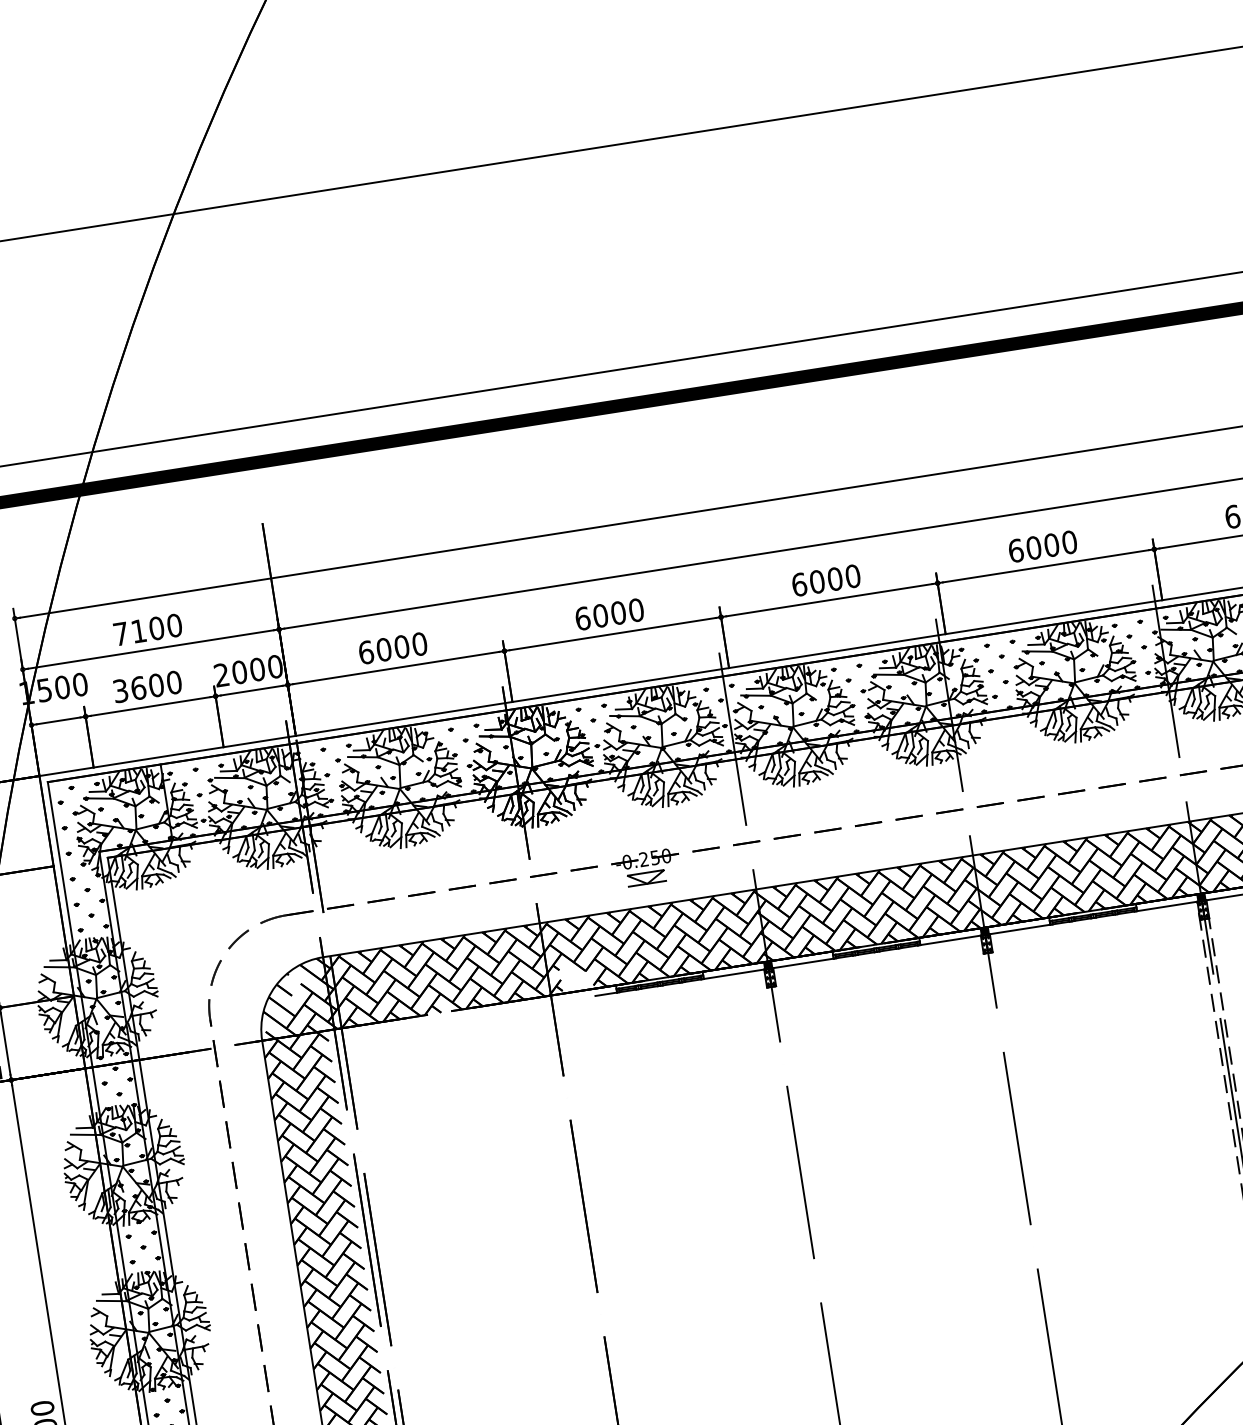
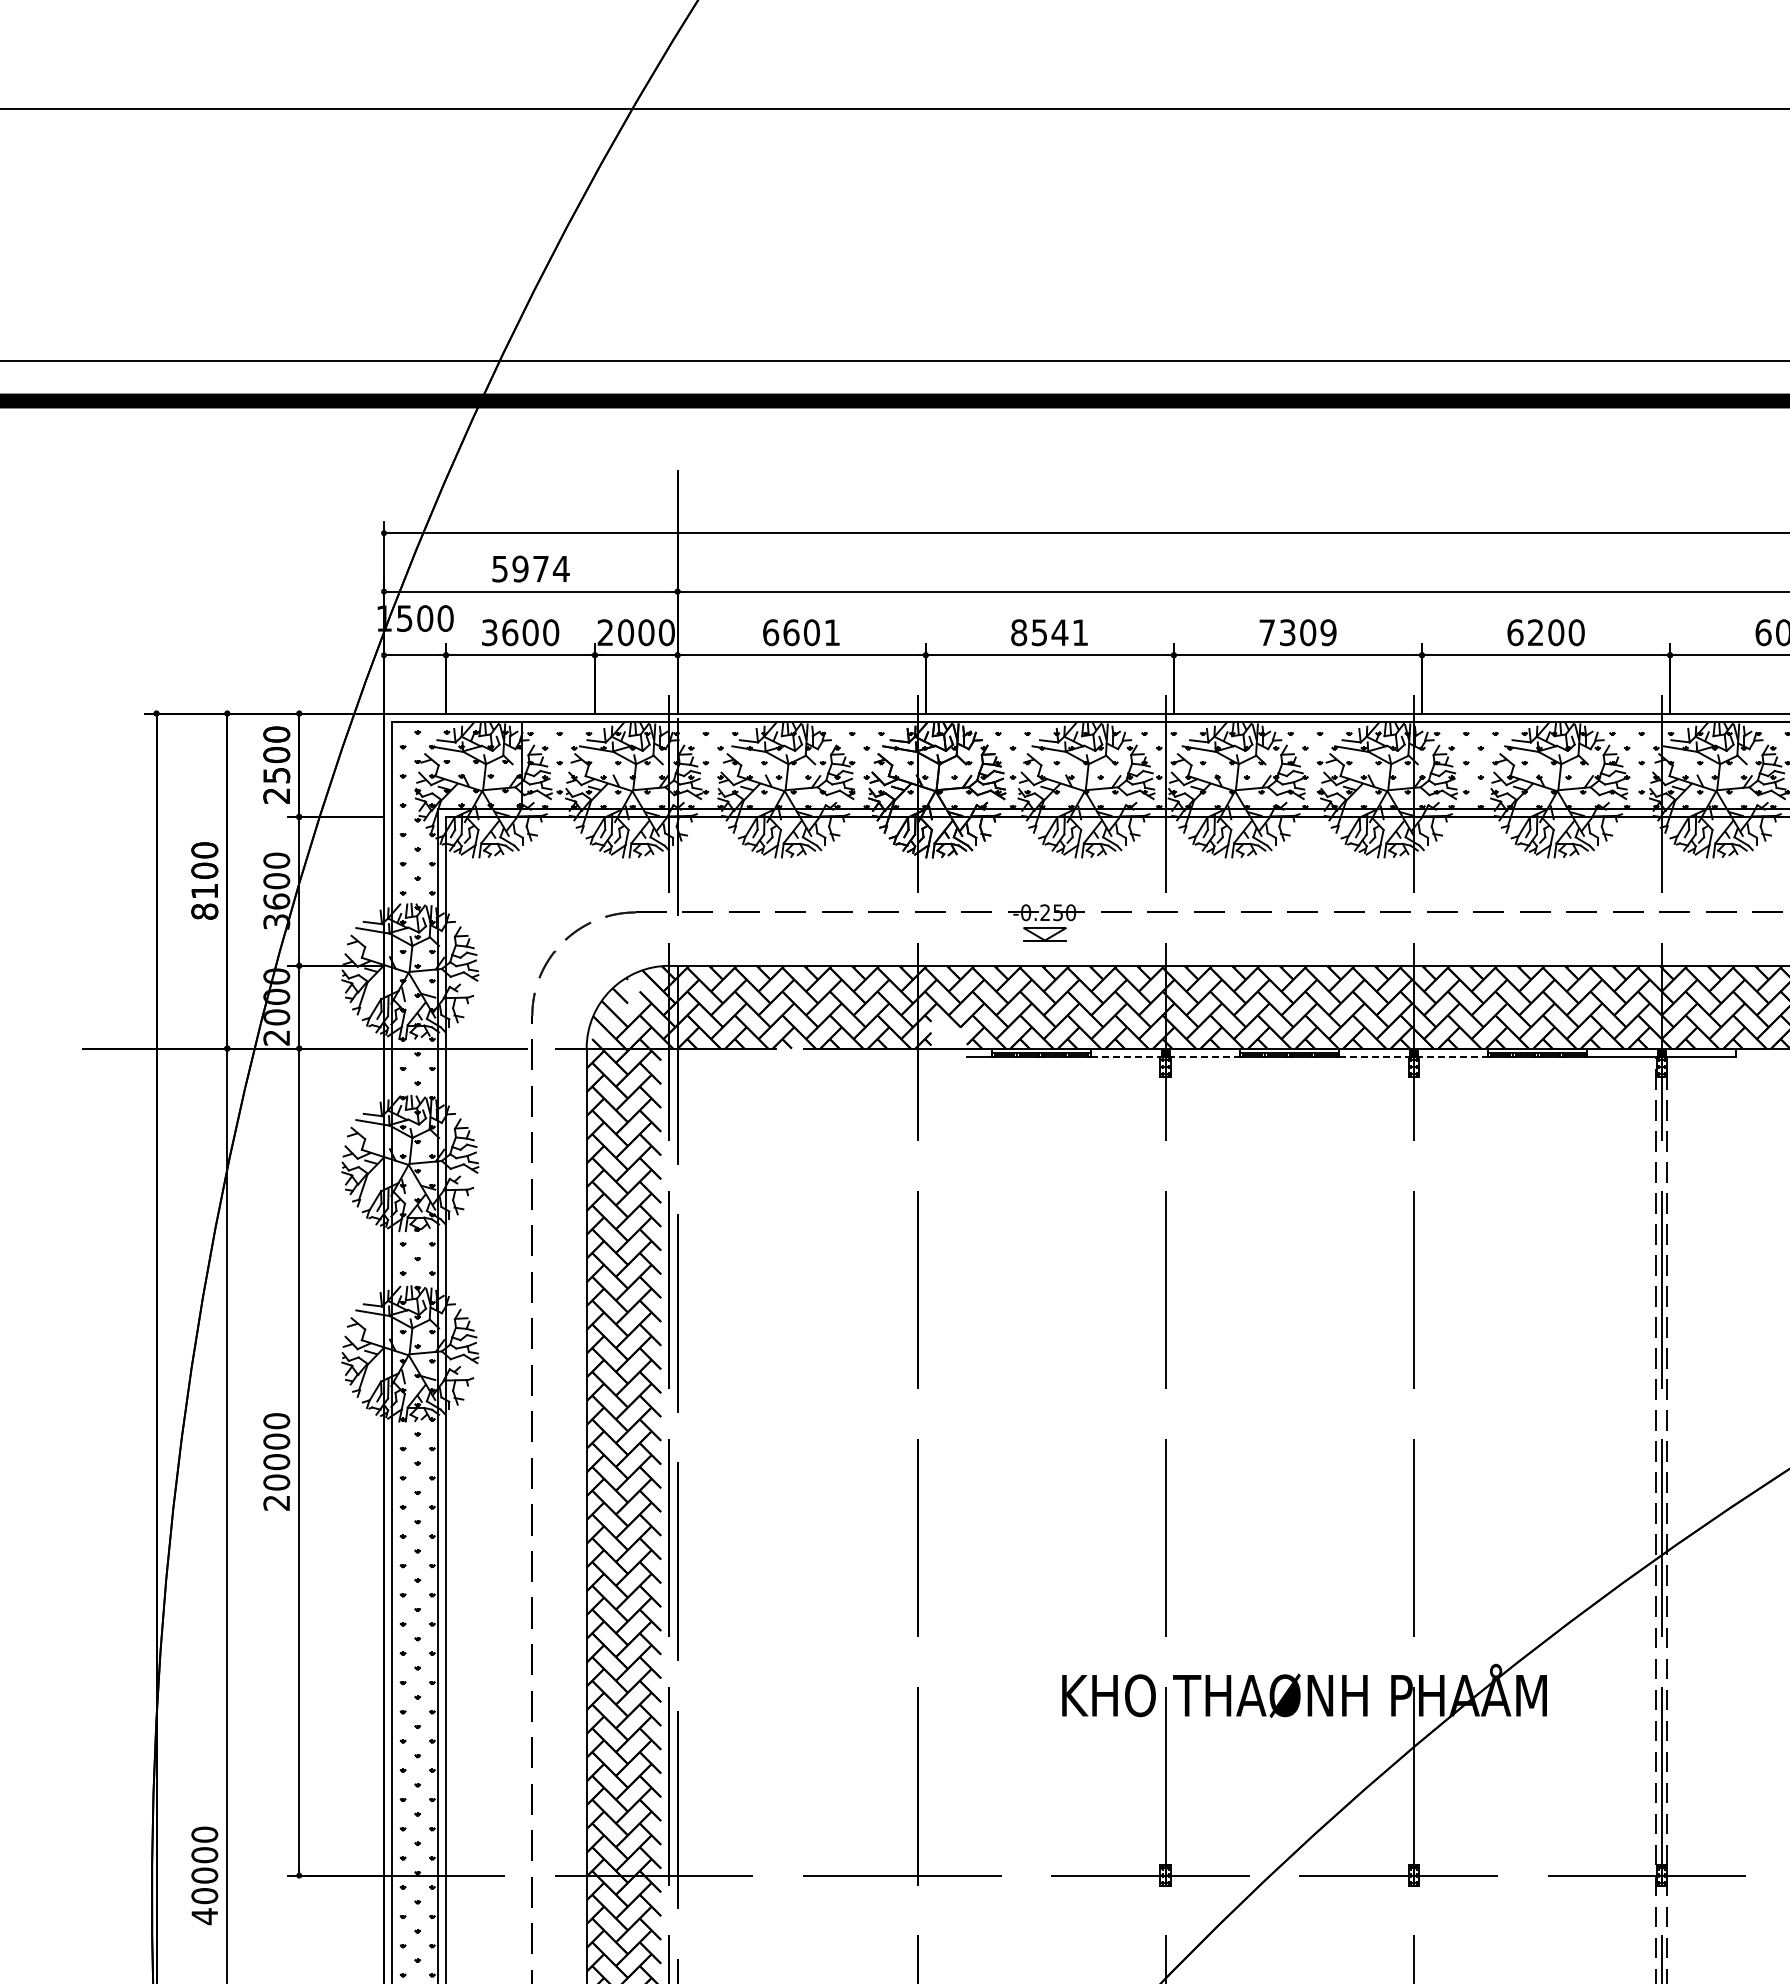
text: (1033, 547) -> (1535, 632), 6000 -> 6200
text: (825, 580) -> (1297, 632), 6000 -> 7309
text: (609, 614) -> (1049, 632), 6000 -> 8541
text: (147, 629) -> (530, 568), 7100 -> 5974
text: (401, 646) -> (811, 632), 6000 -> 6601
line: (985, 934) -> (1414, 1056), solid -> dashed
line: (769, 968) -> (1166, 1056), solid -> dashed

